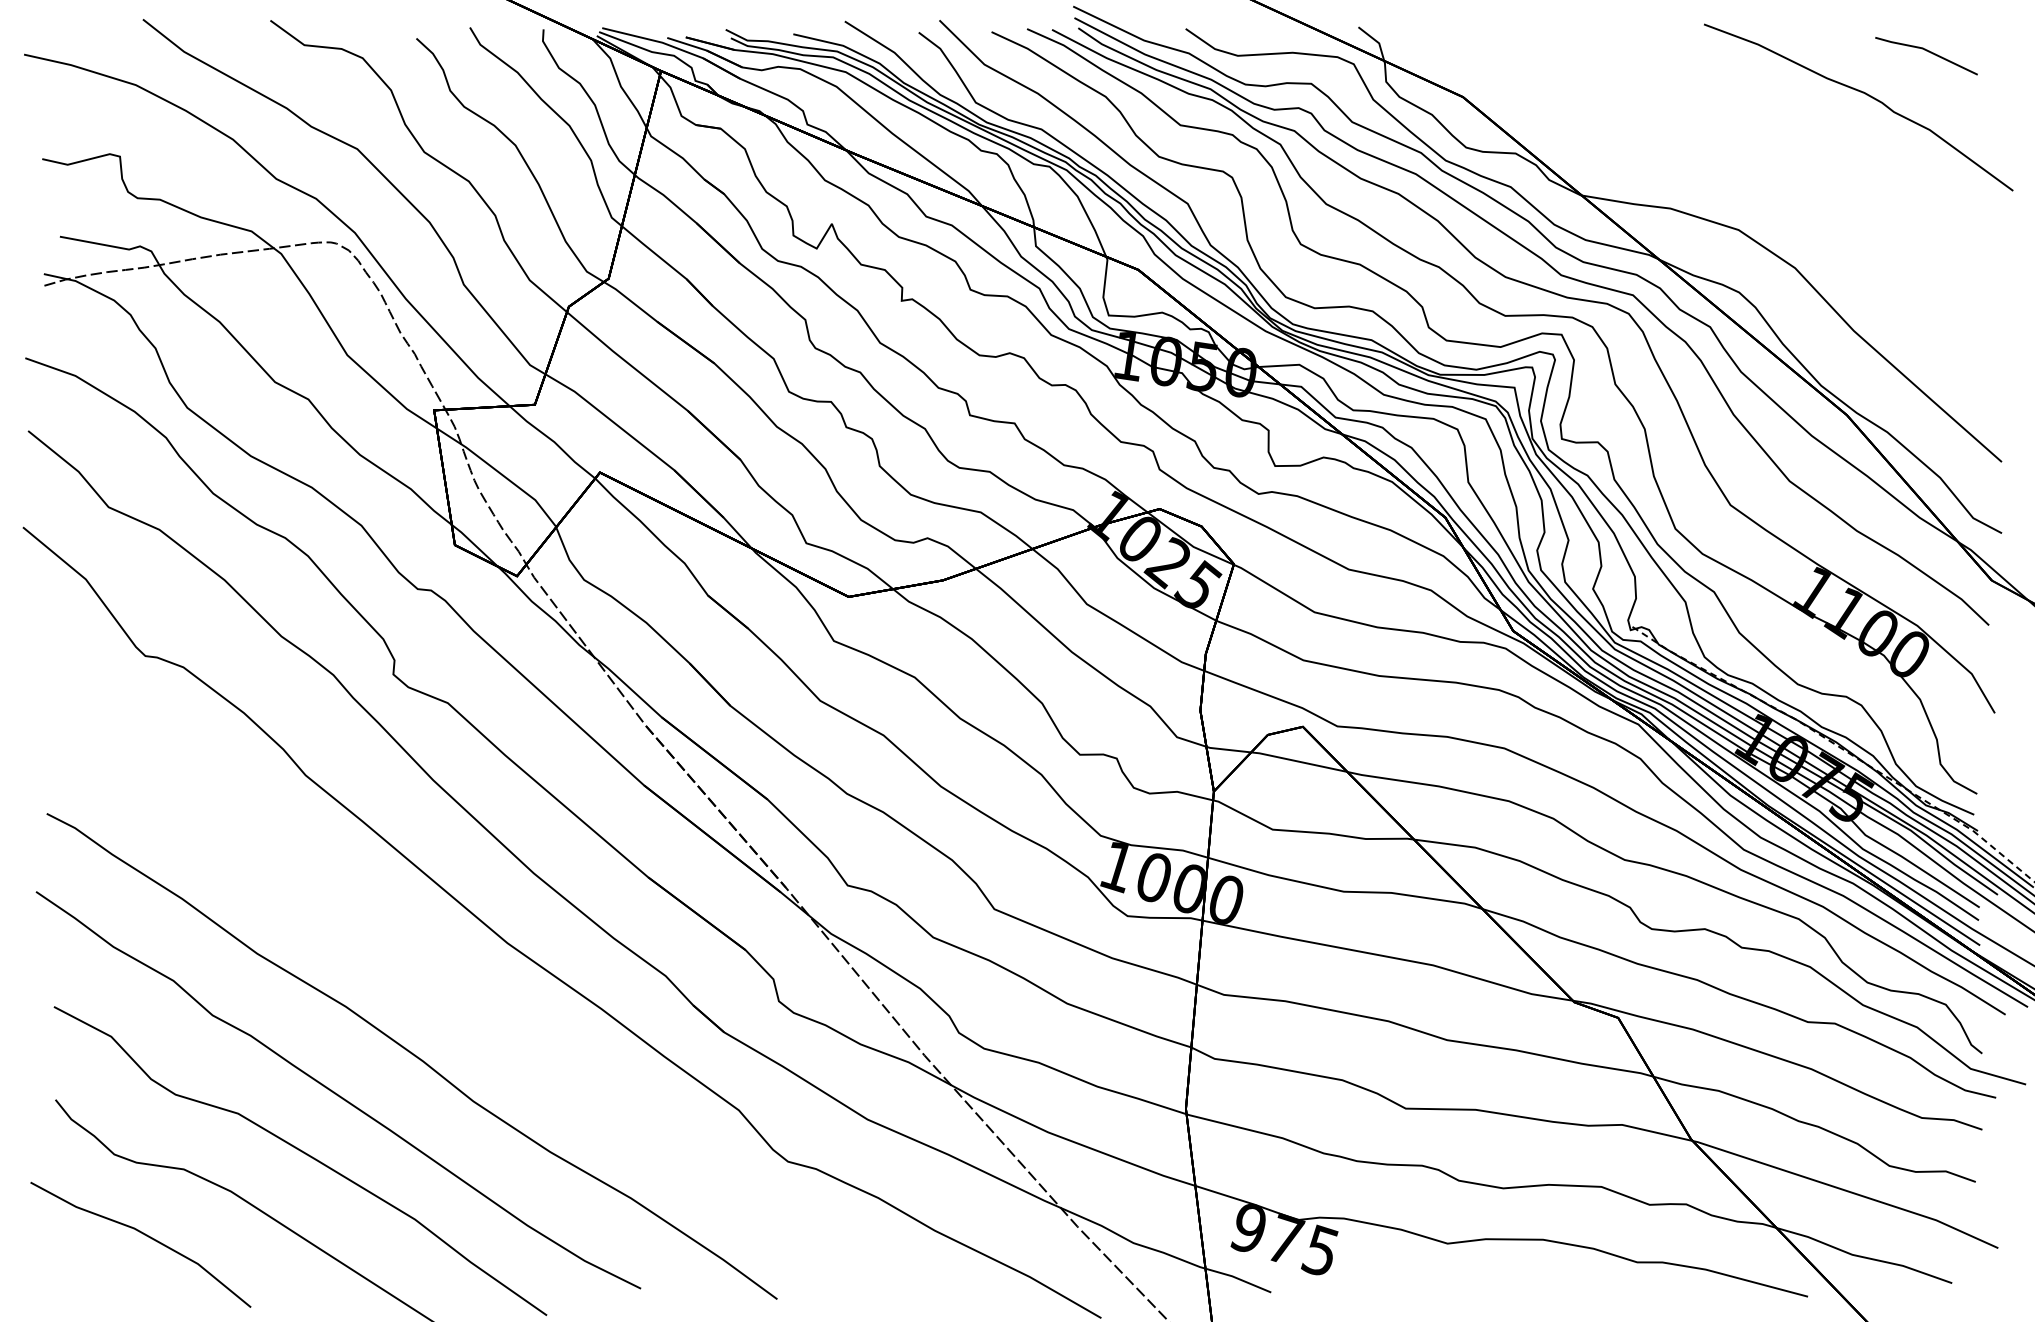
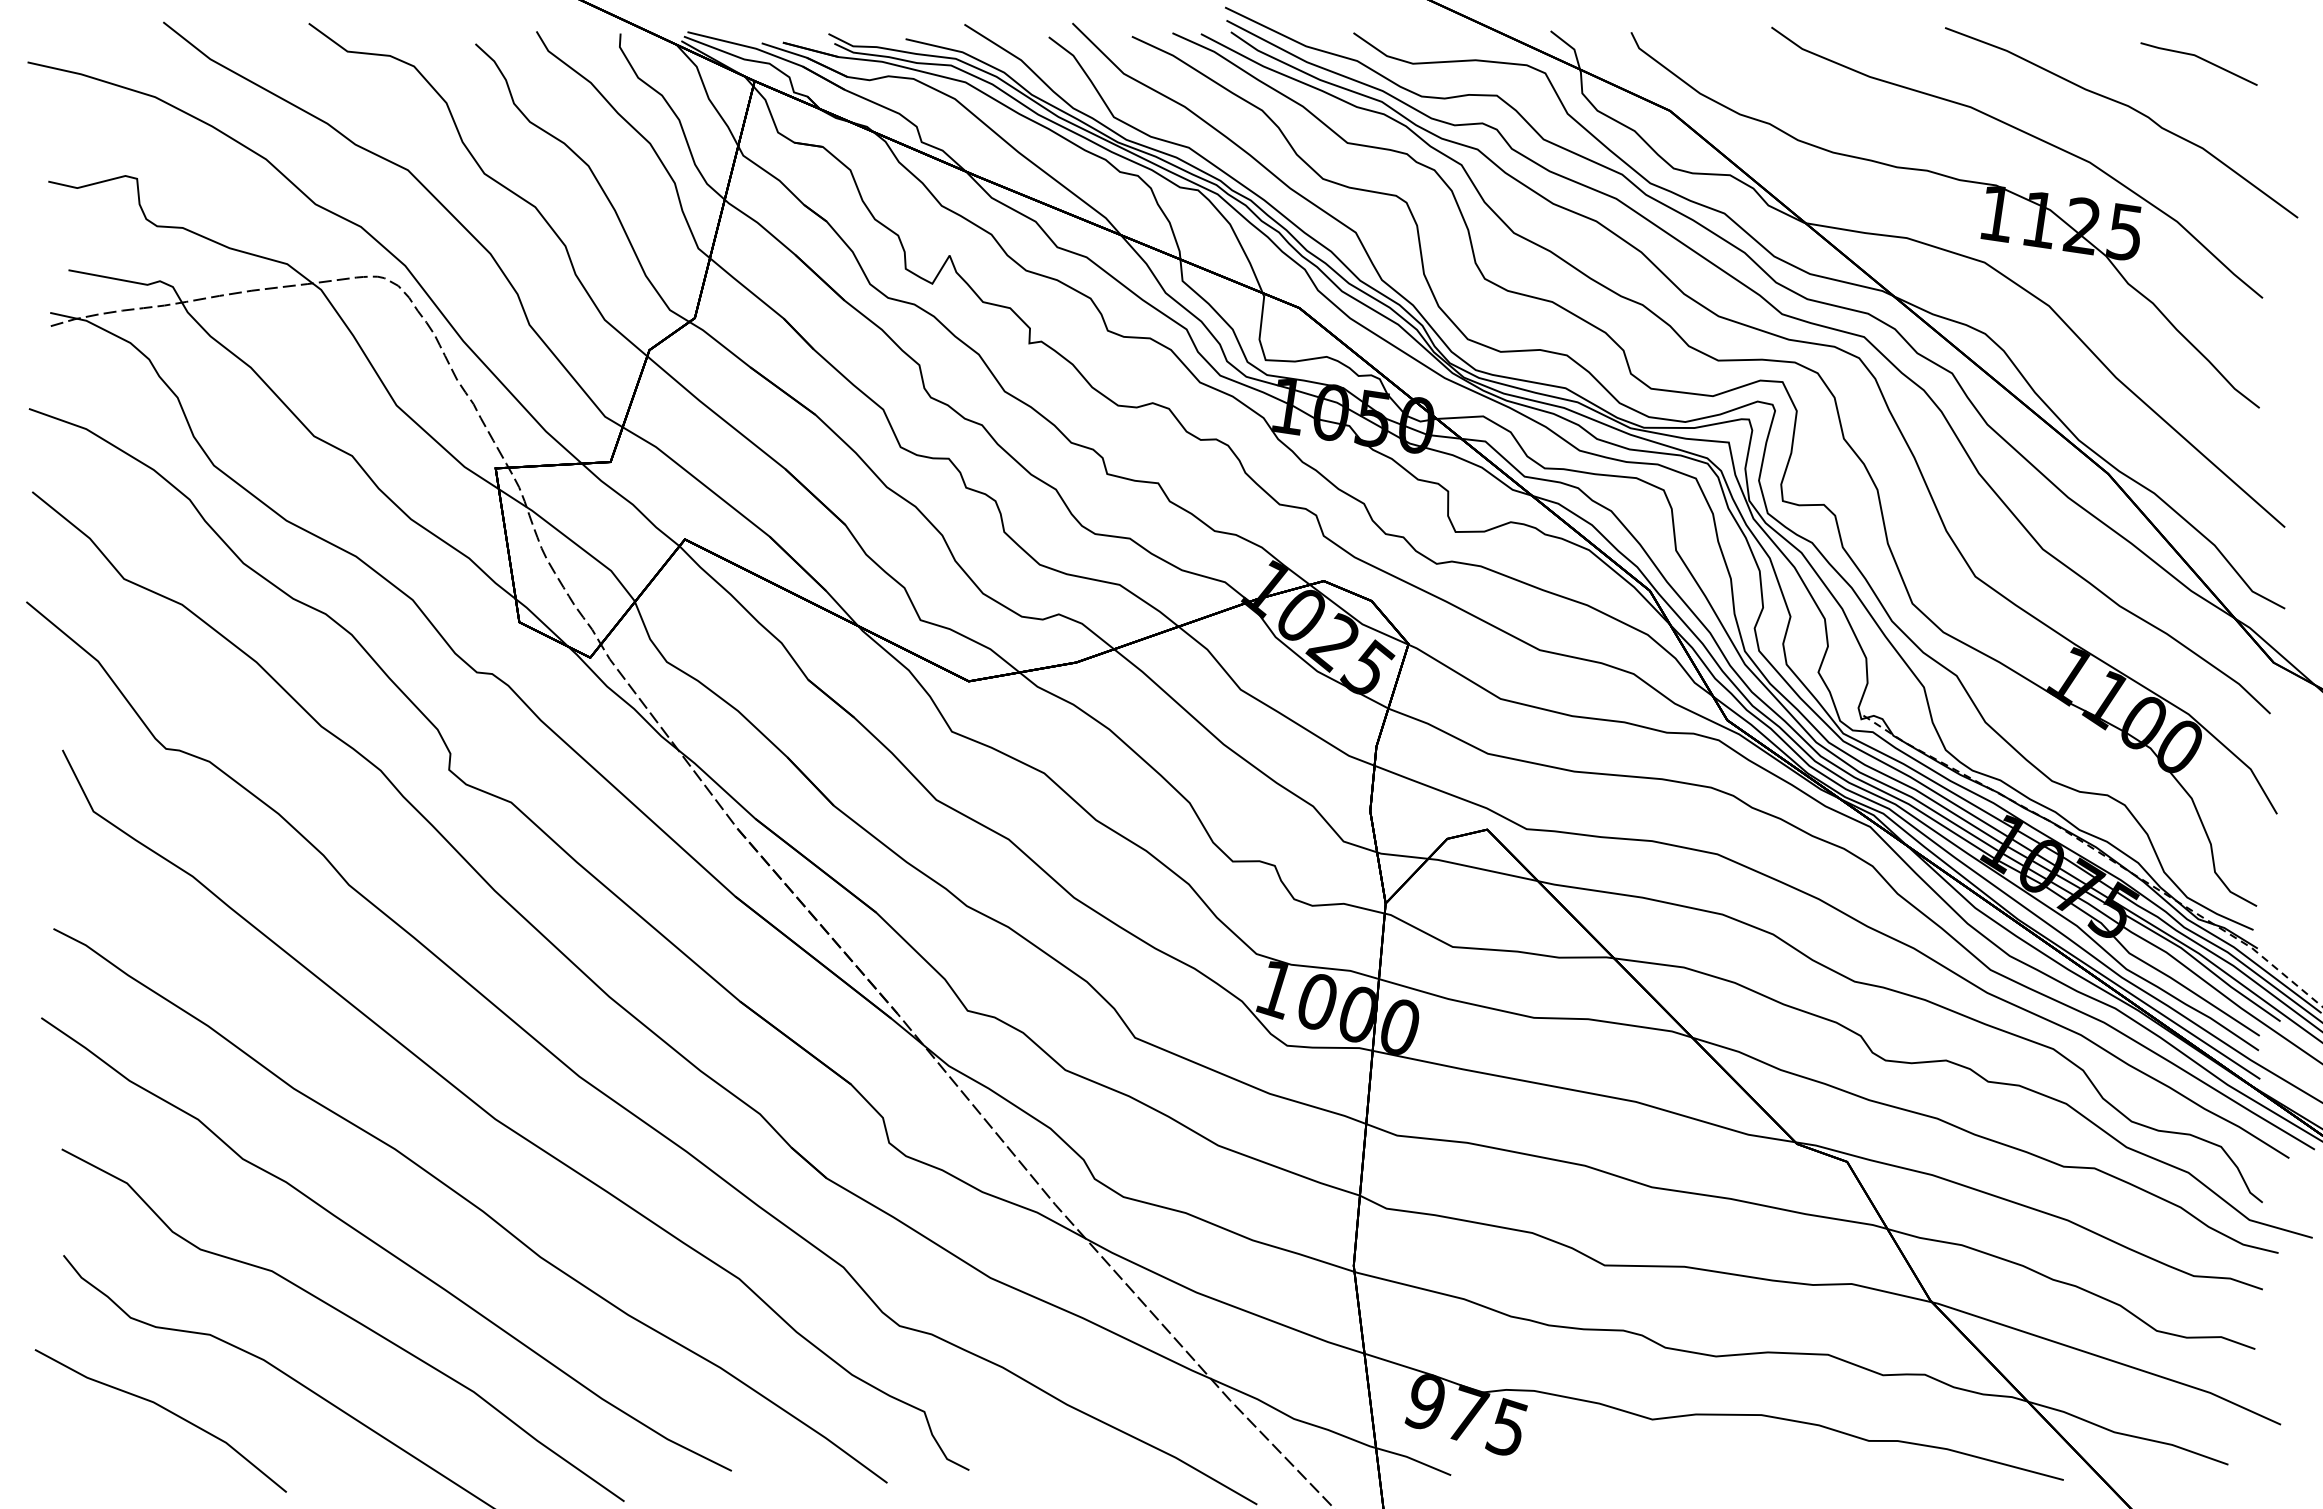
part: (1735, 203) -> (1981, 232), added
curve: (442, 985) -> (505, 1124), added

